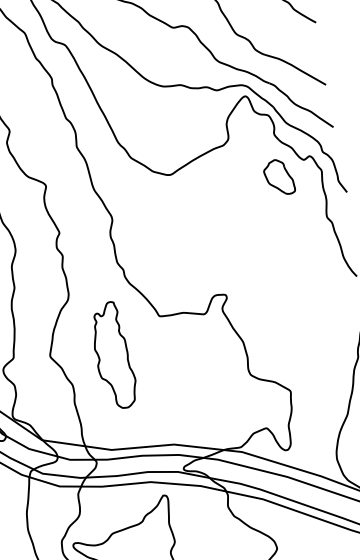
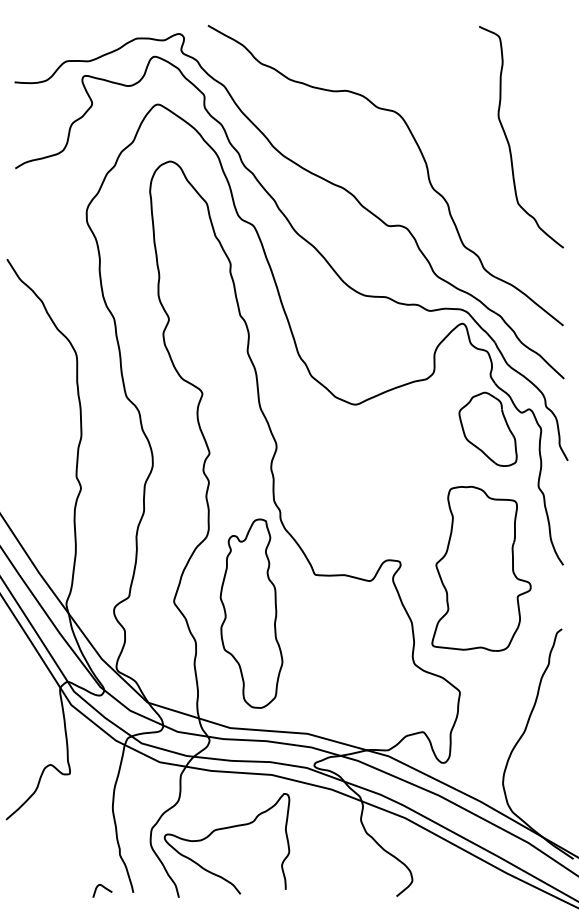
part: (278, 176) -> (487, 428), size x1.67
part: (291, 289) -> (481, 568), added
part: (113, 355) -> (251, 613), size x1.43

